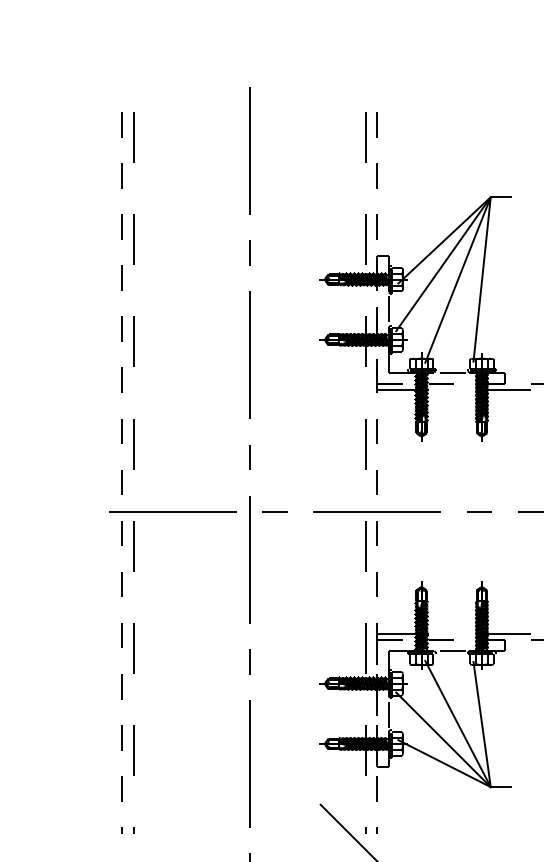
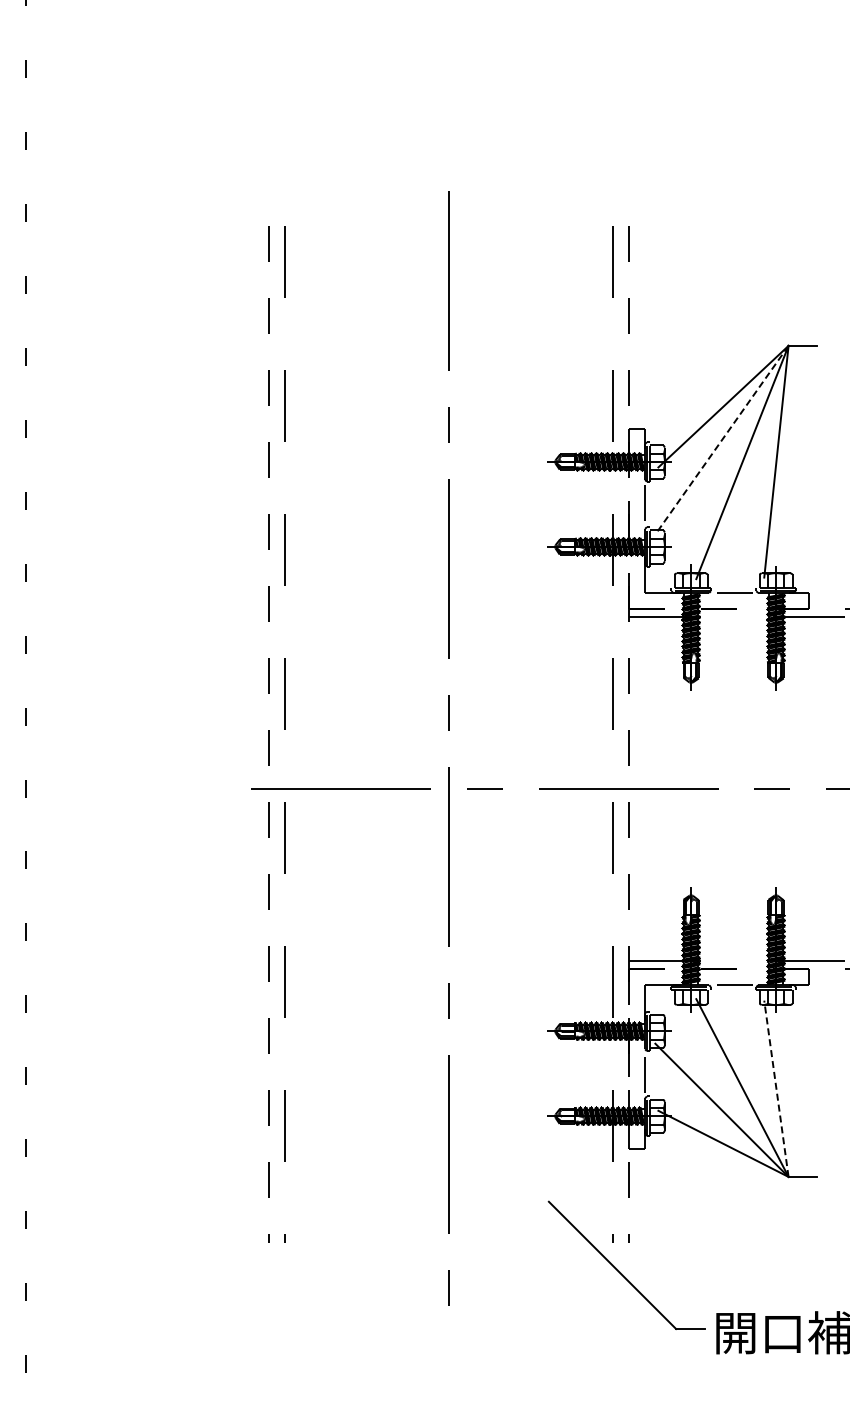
line: (443, 264) -> (721, 440), solid -> dashed
line: (482, 724) -> (776, 1088), solid -> dashed

